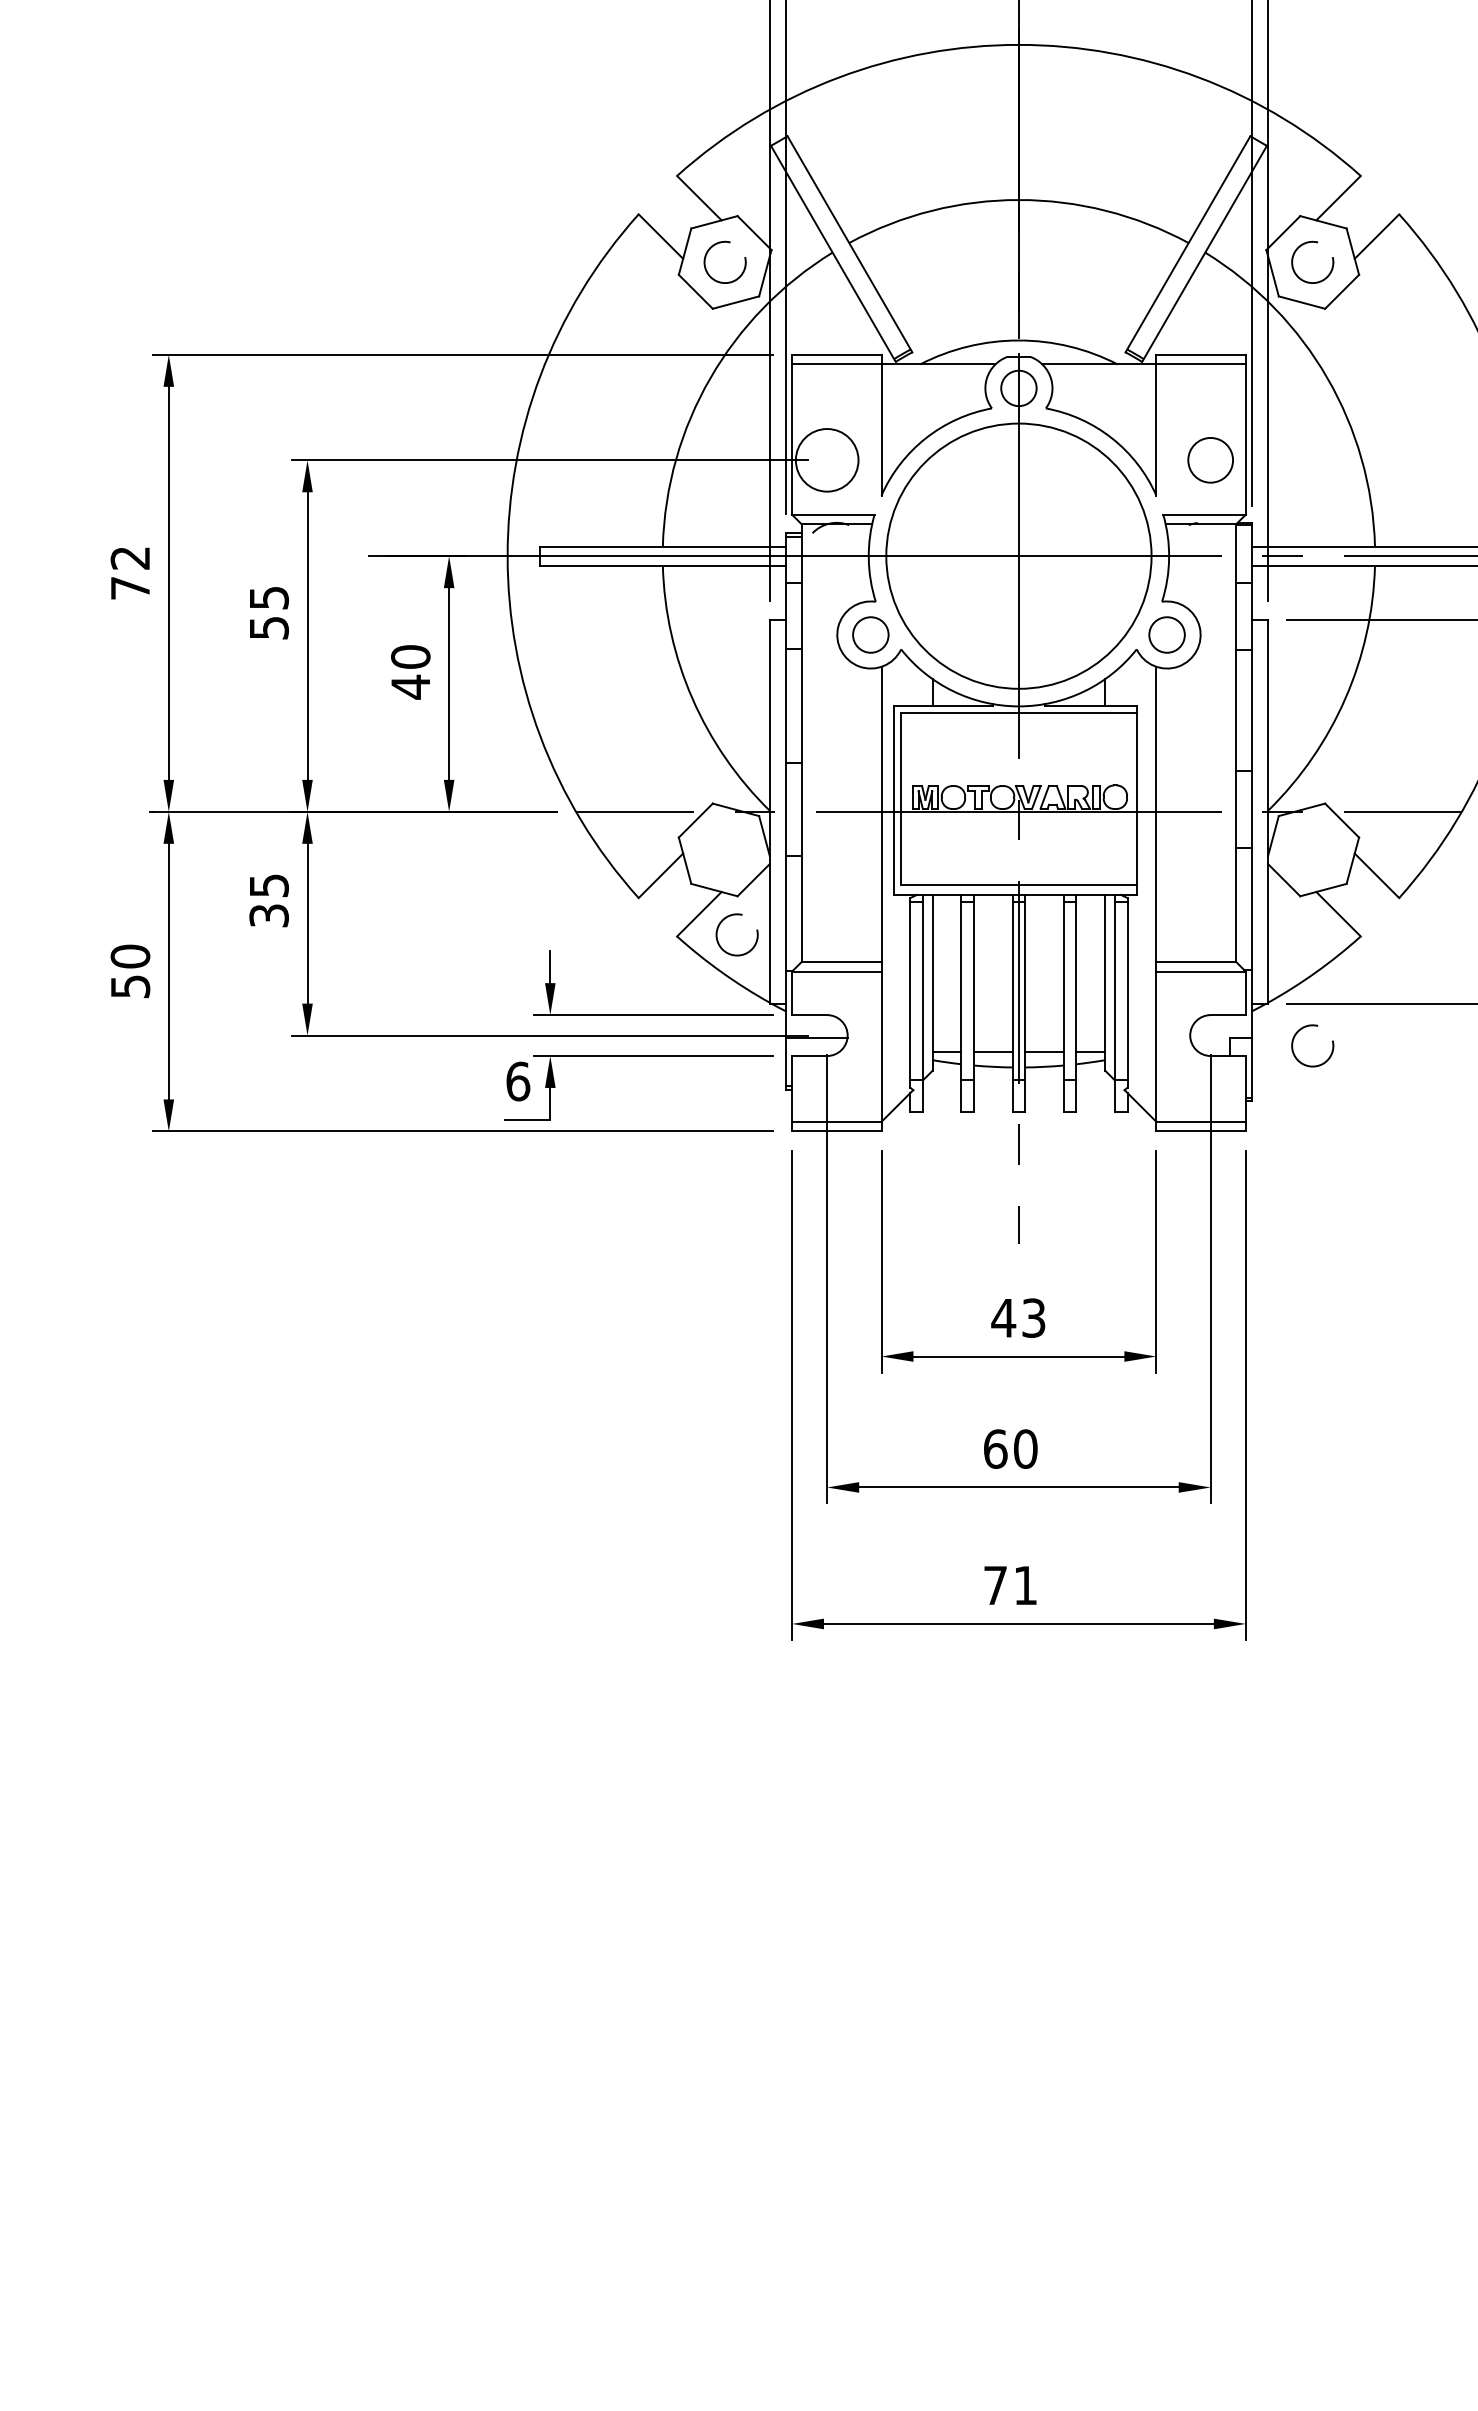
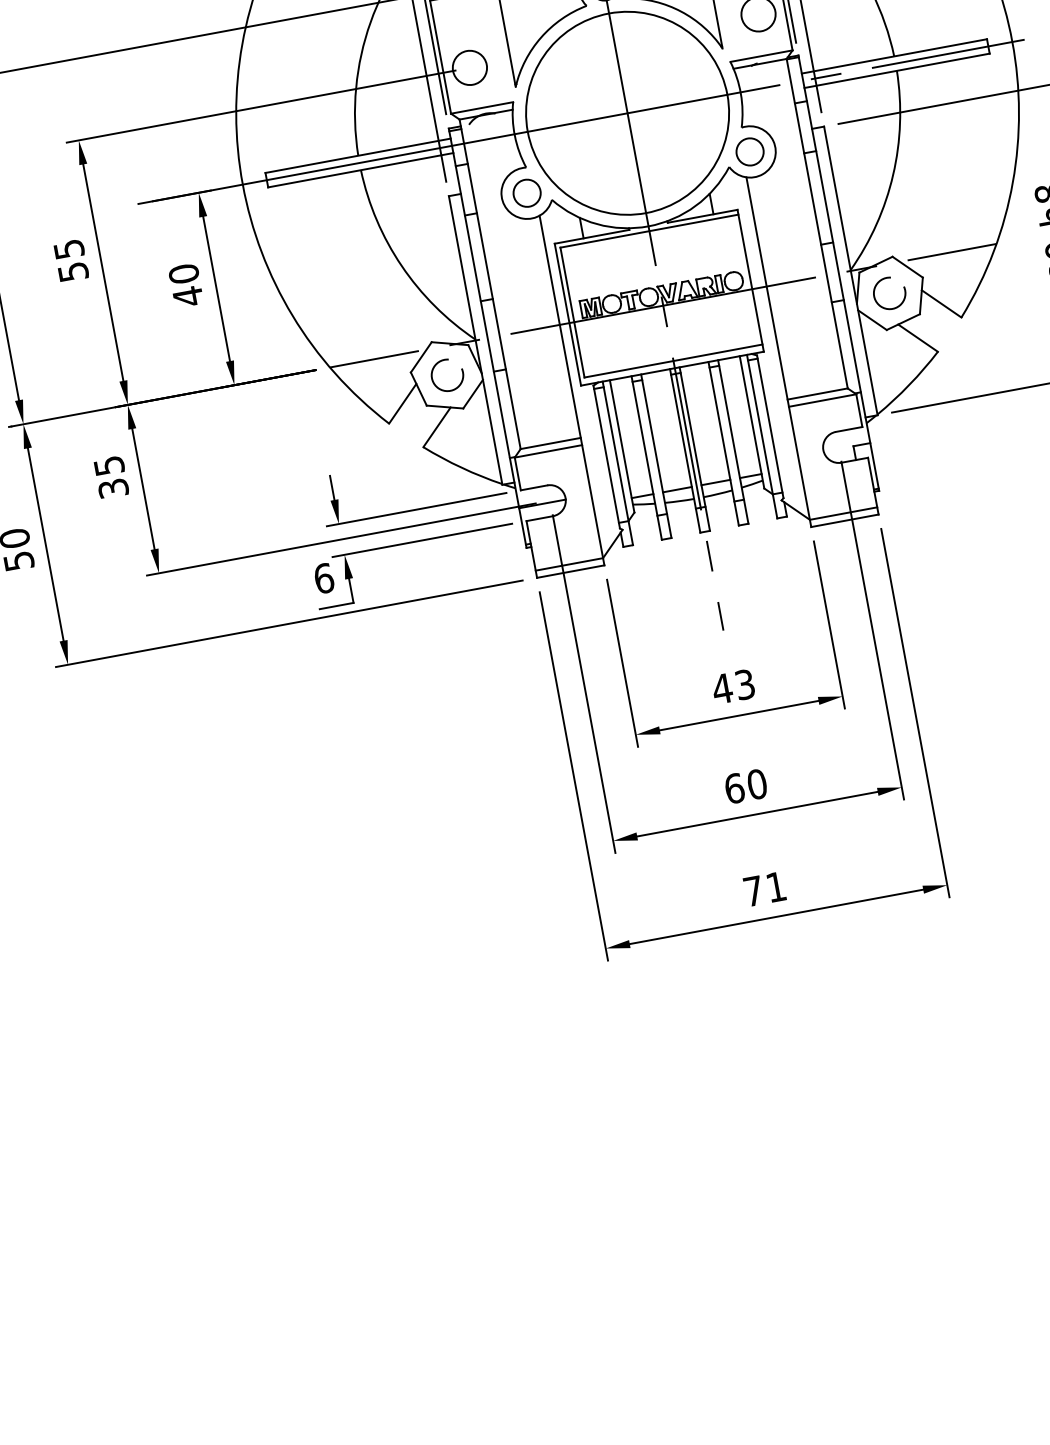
circle: (826, 459) -> (469, 67), size x0.71
arc: (725, 919) -> (436, 365), moved
arc: (1304, 1028) -> (881, 281), moved

